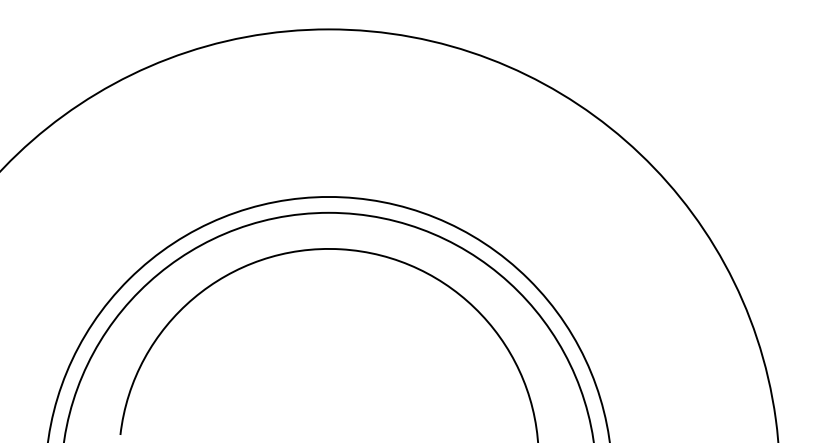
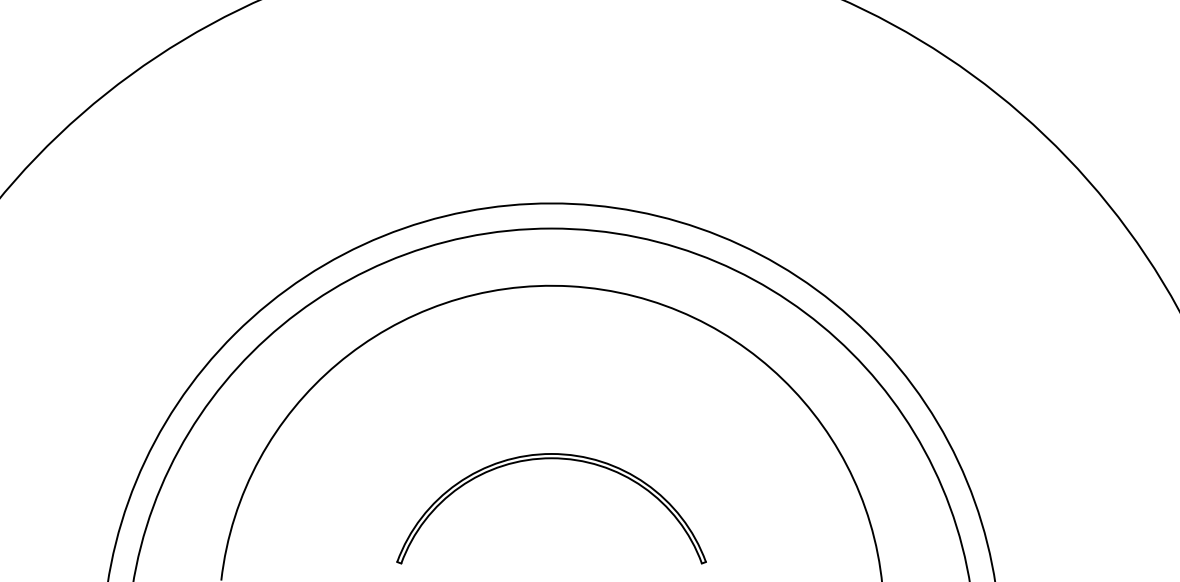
part: (328, 358) -> (550, 459), added

